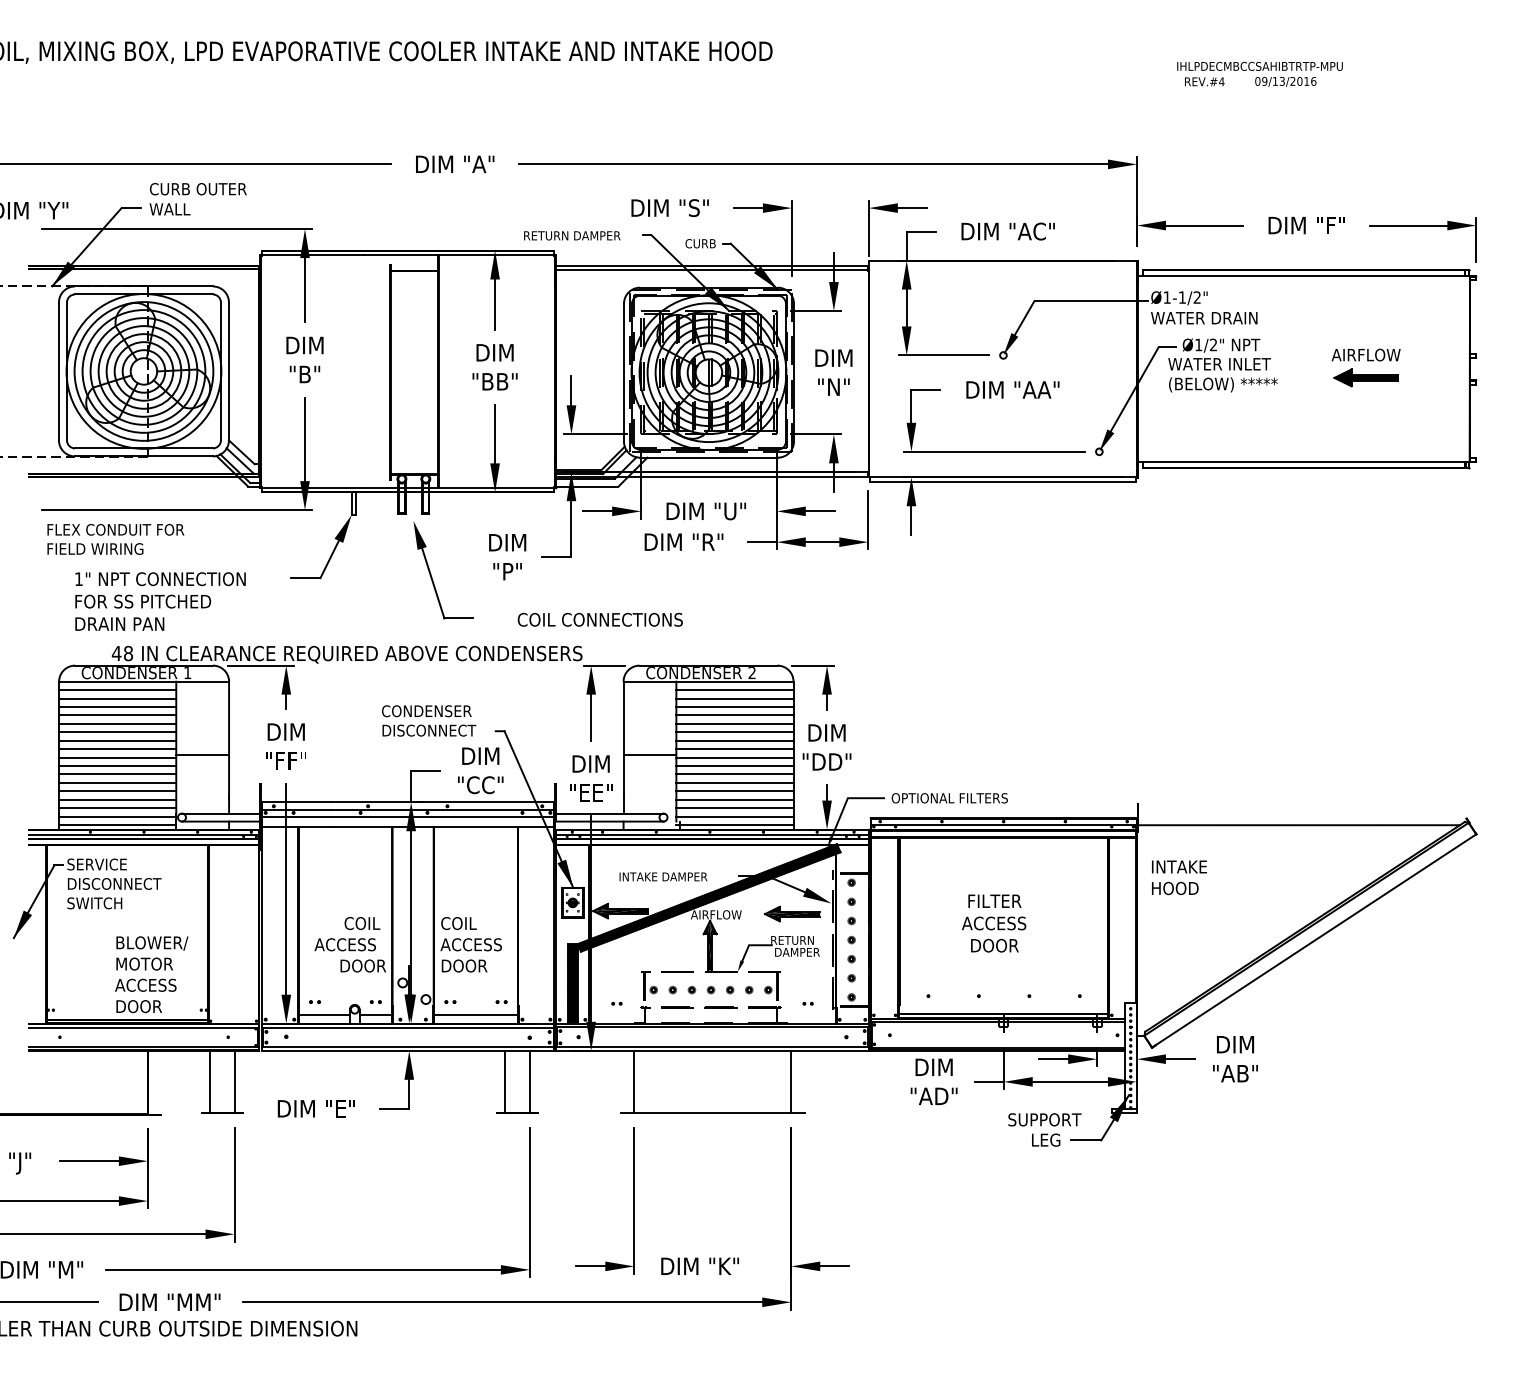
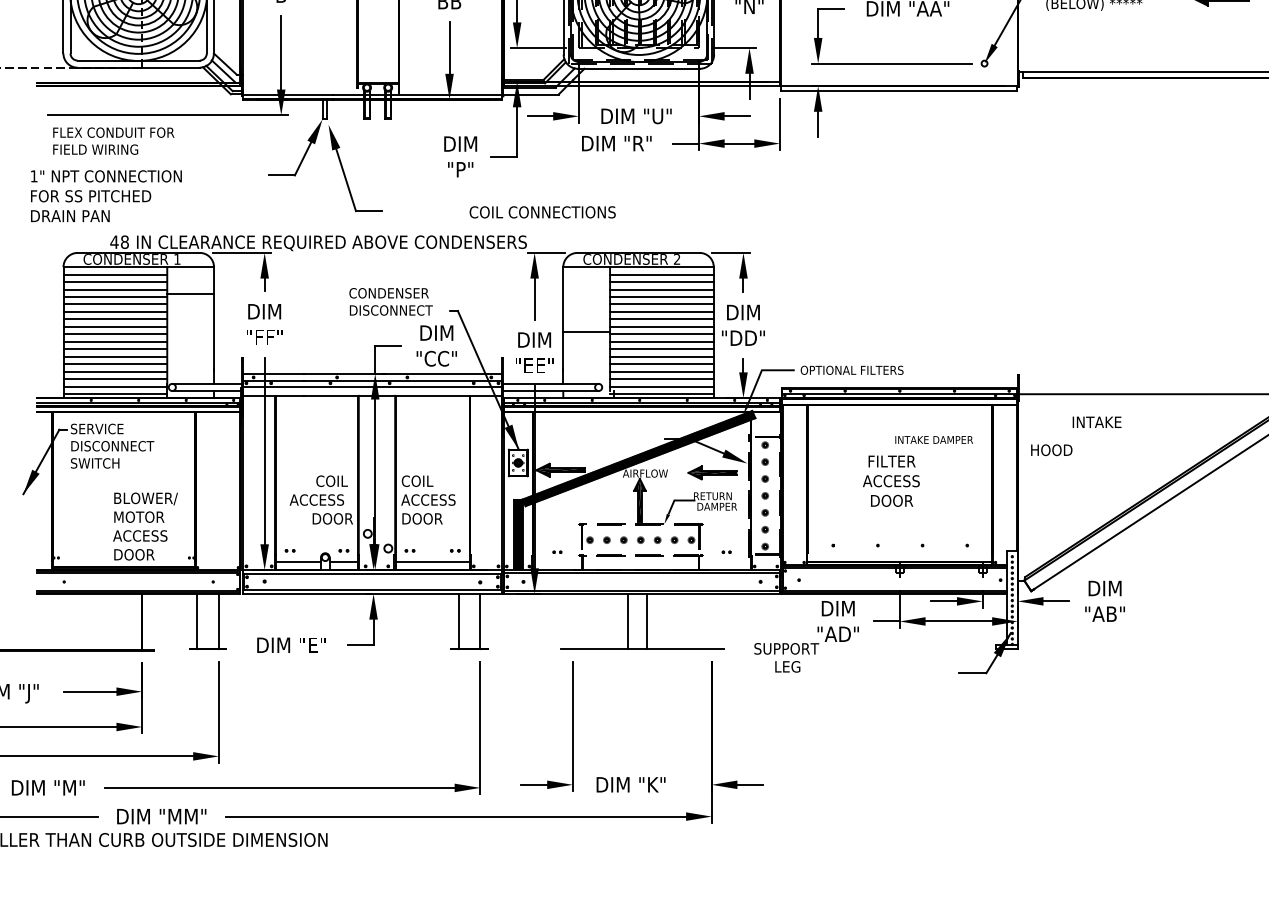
part: (431, 573) -> (344, 171), moved
text: (160, 601) -> (106, 196), moved
line: (202, 754) -> (190, 293), moved
text: (1179, 866) -> (1097, 421), moved
text: (663, 876) -> (934, 439), moved
line: (634, 1081) -> (627, 621), moved
line: (791, 1081) -> (647, 621), moved
text: (1044, 1129) -> (786, 657), moved

